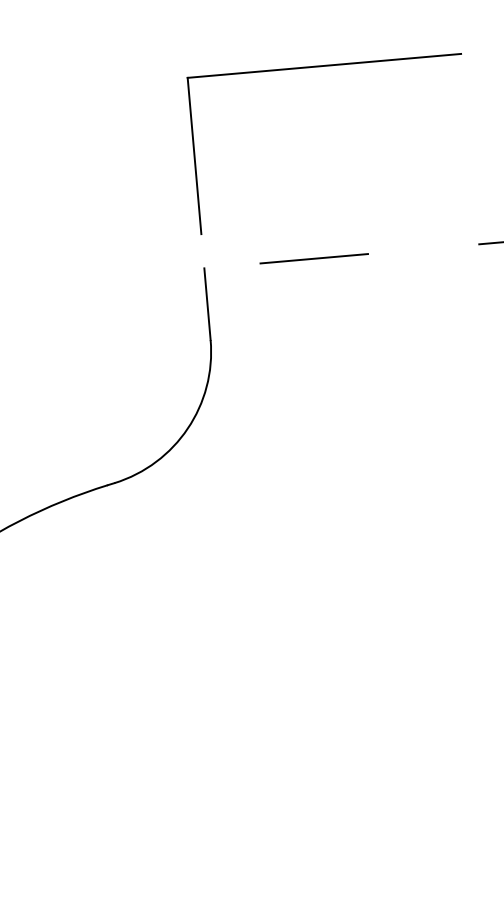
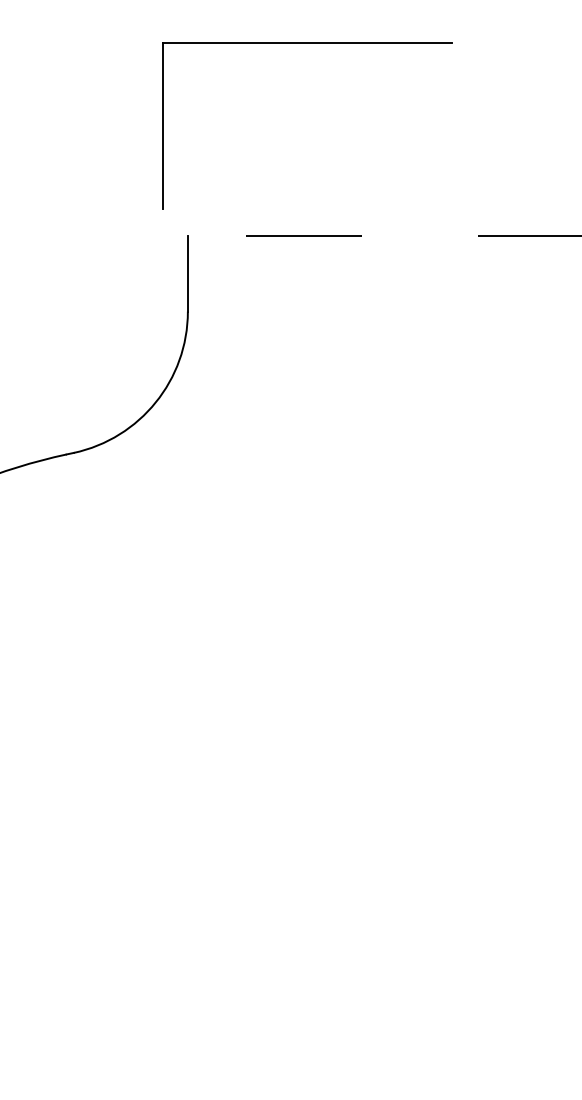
part: (324, 66) -> (307, 43), moved

